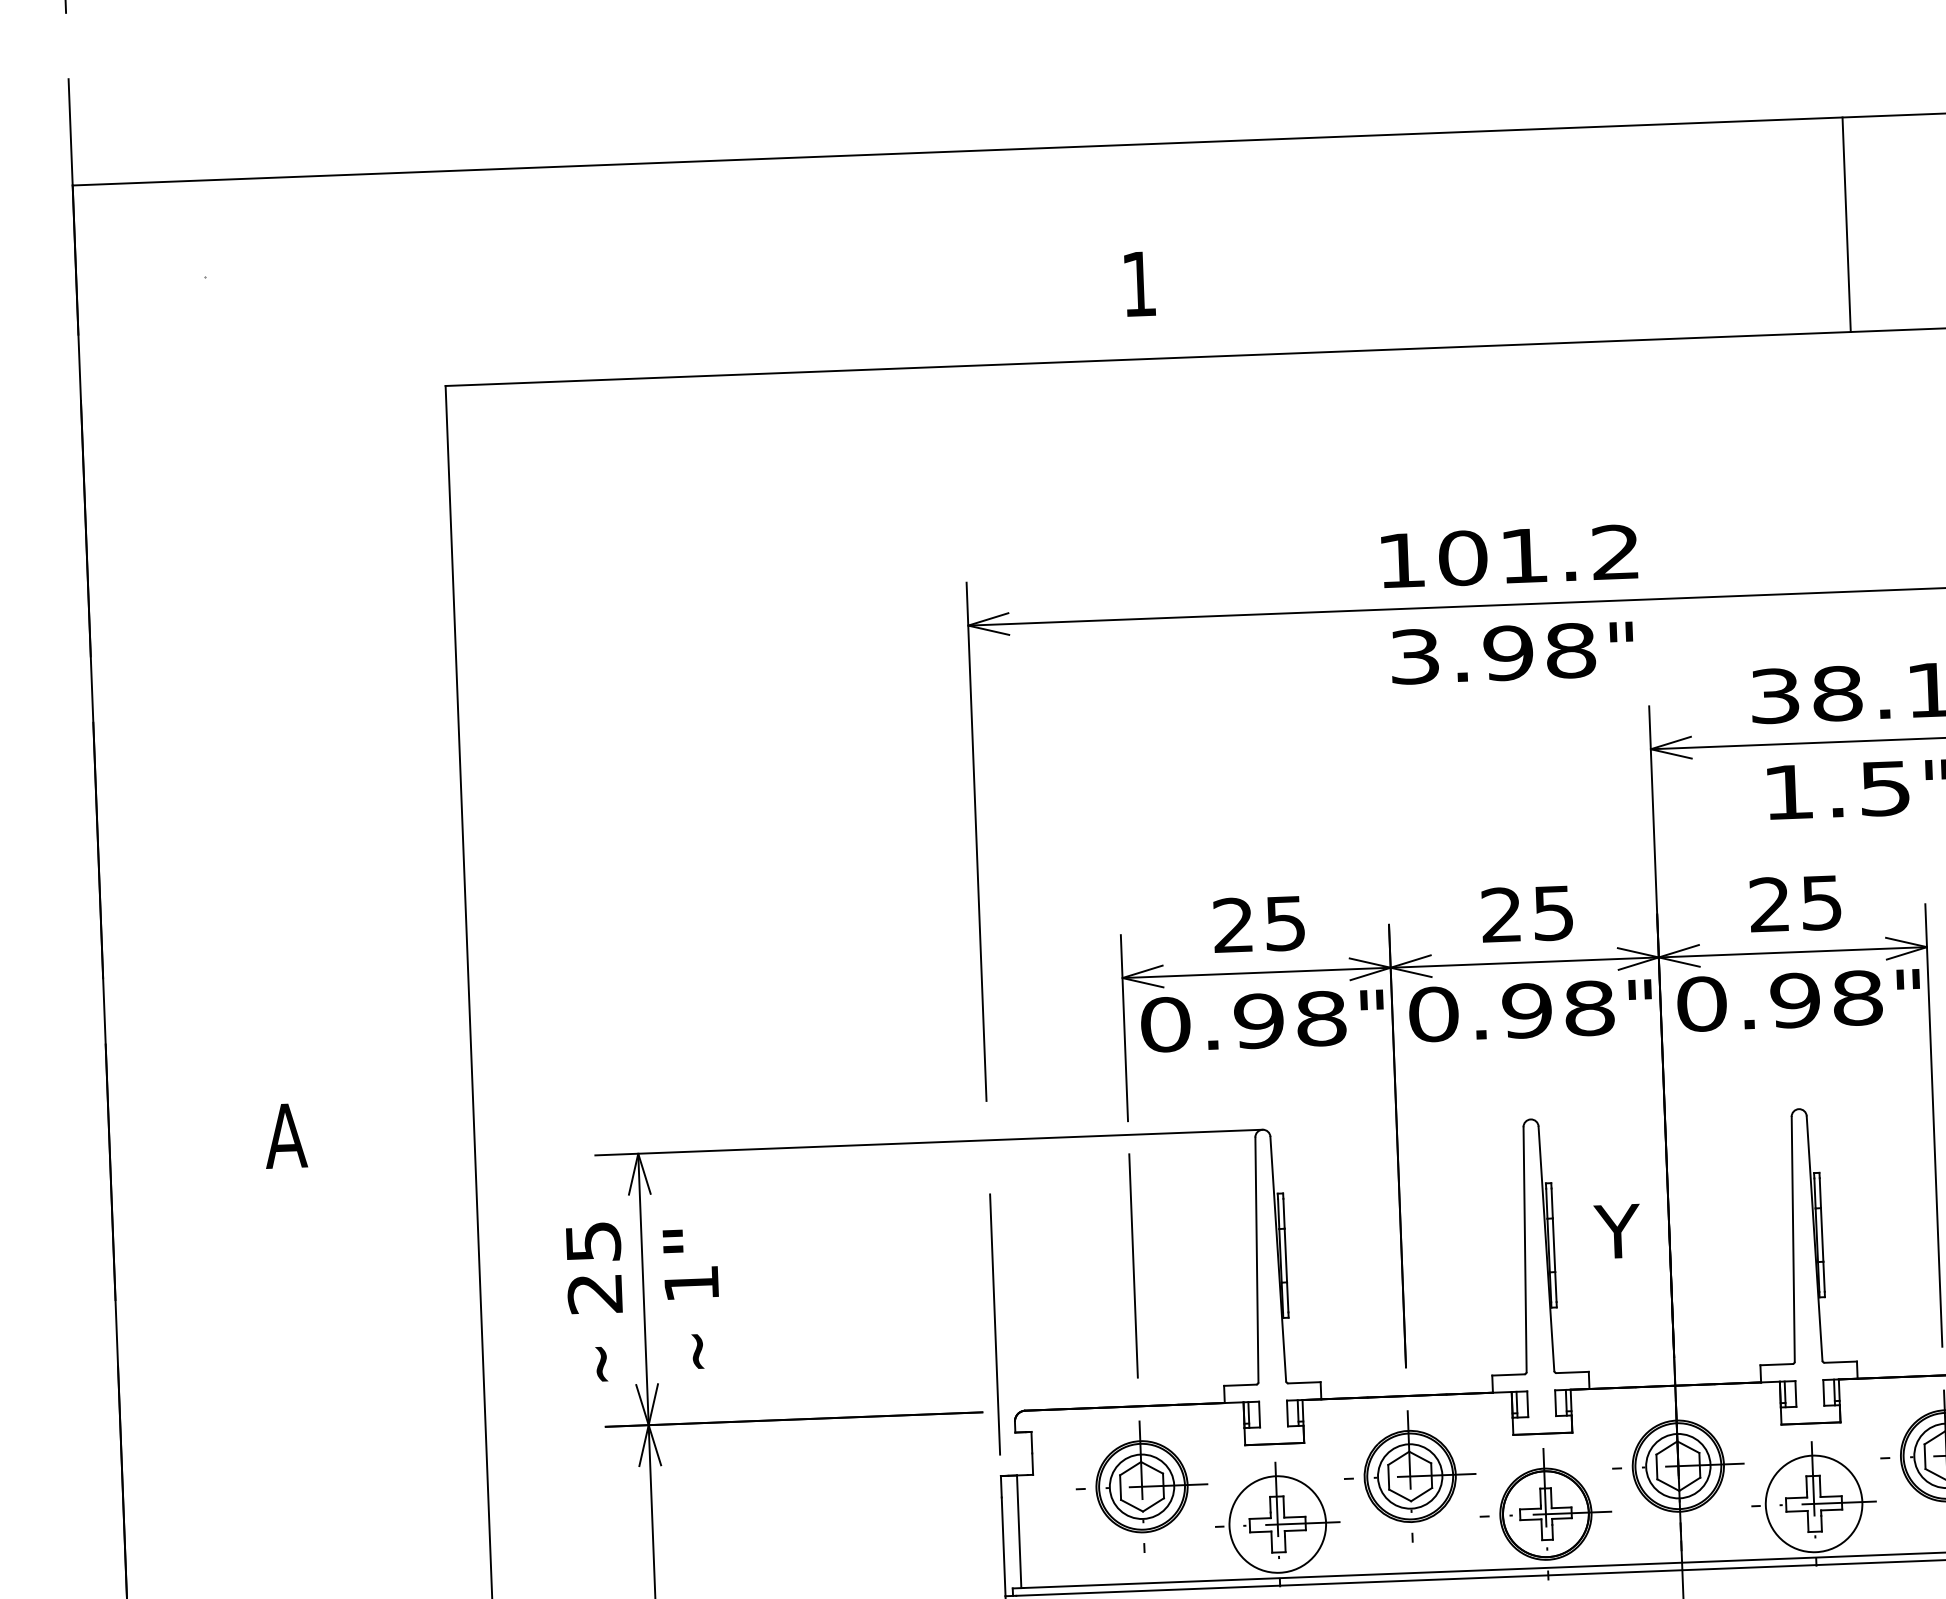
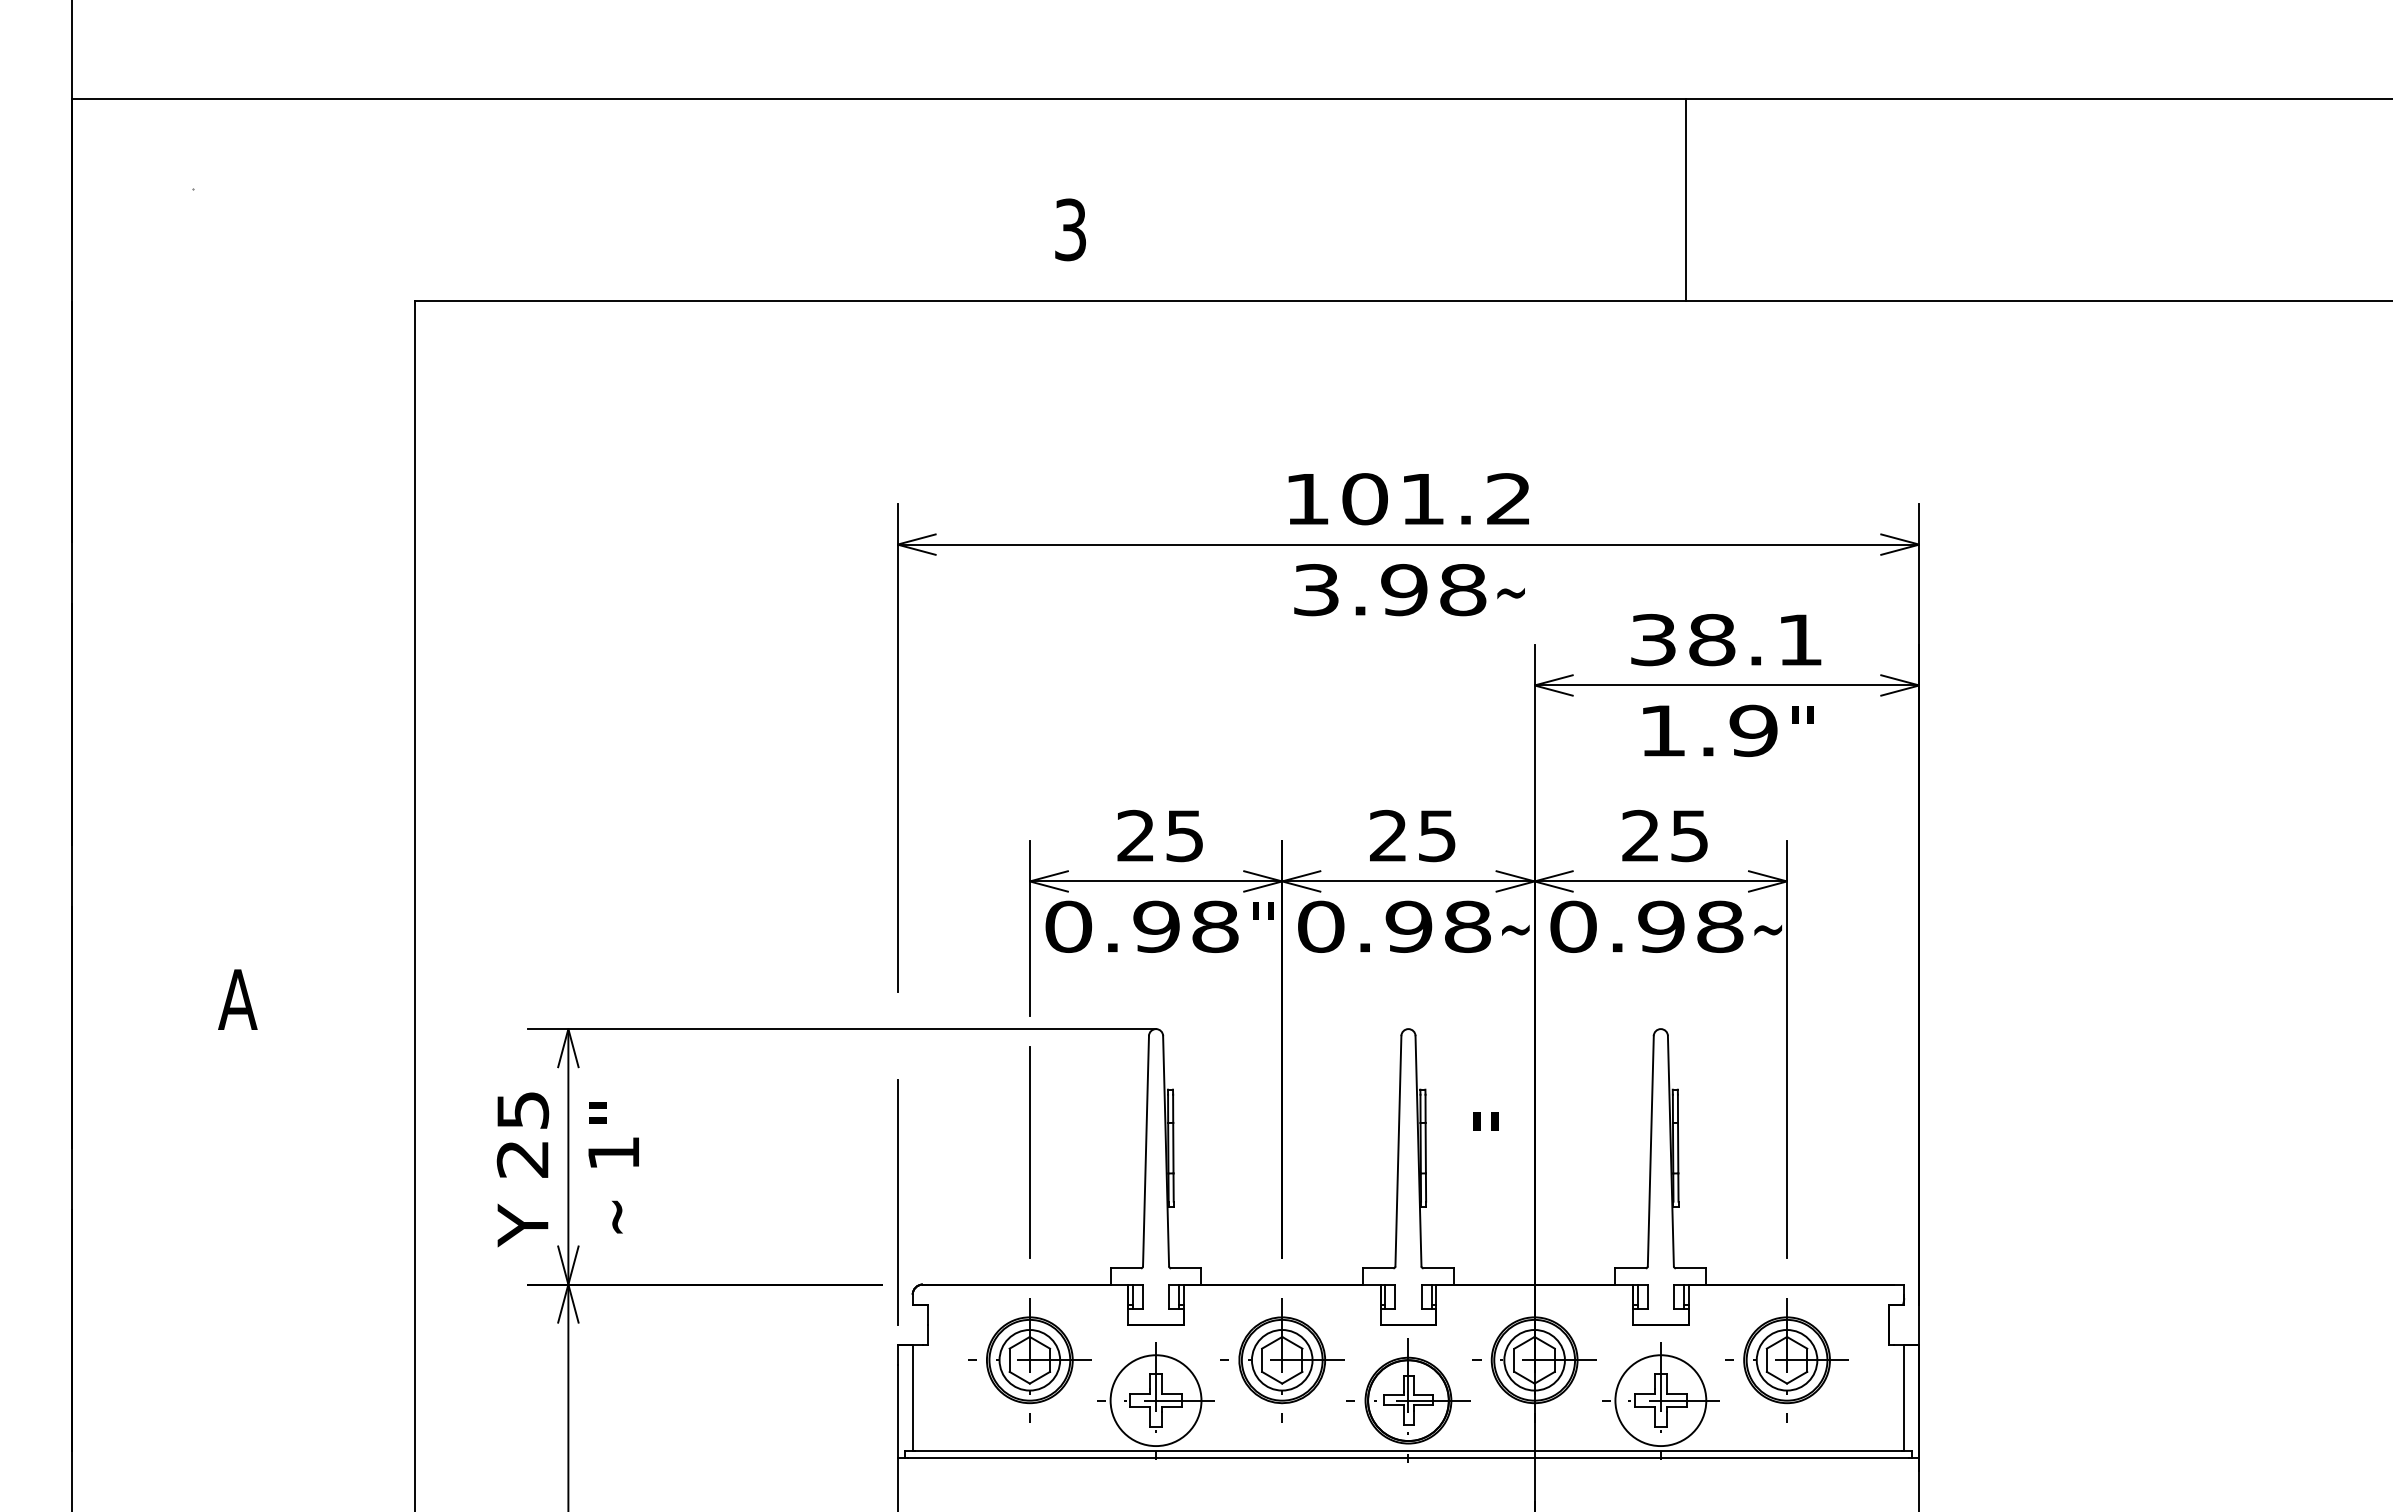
line: (1846, 224) -> (1685, 199), moved
text: (1139, 283) -> (1070, 229), 1 -> 3
text: (1620, 640) -> (1510, 582), " -> ~
text: (1885, 788) -> (1753, 730), 1.5 -> 1.9
text: (1908, 987) -> (1768, 918), " -> ~
text: (1639, 997) -> (1515, 918), " -> ~
text: (1617, 1231) -> (1485, 1137), Y -> "
text: (597, 1364) -> (522, 1225), ~ -> Y

